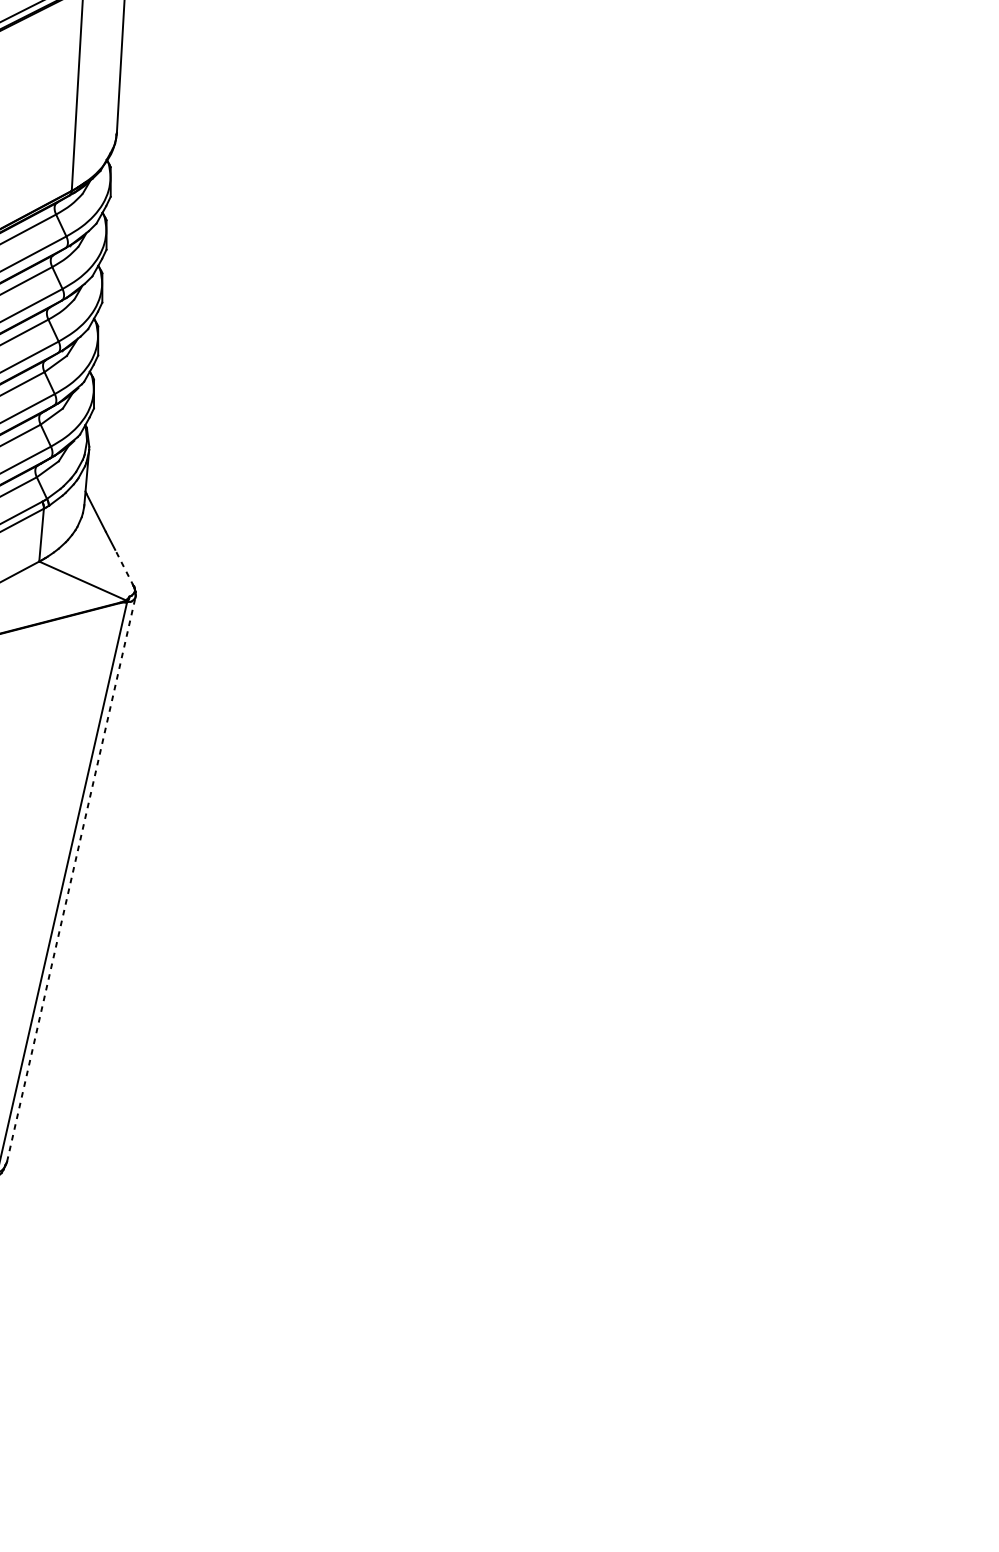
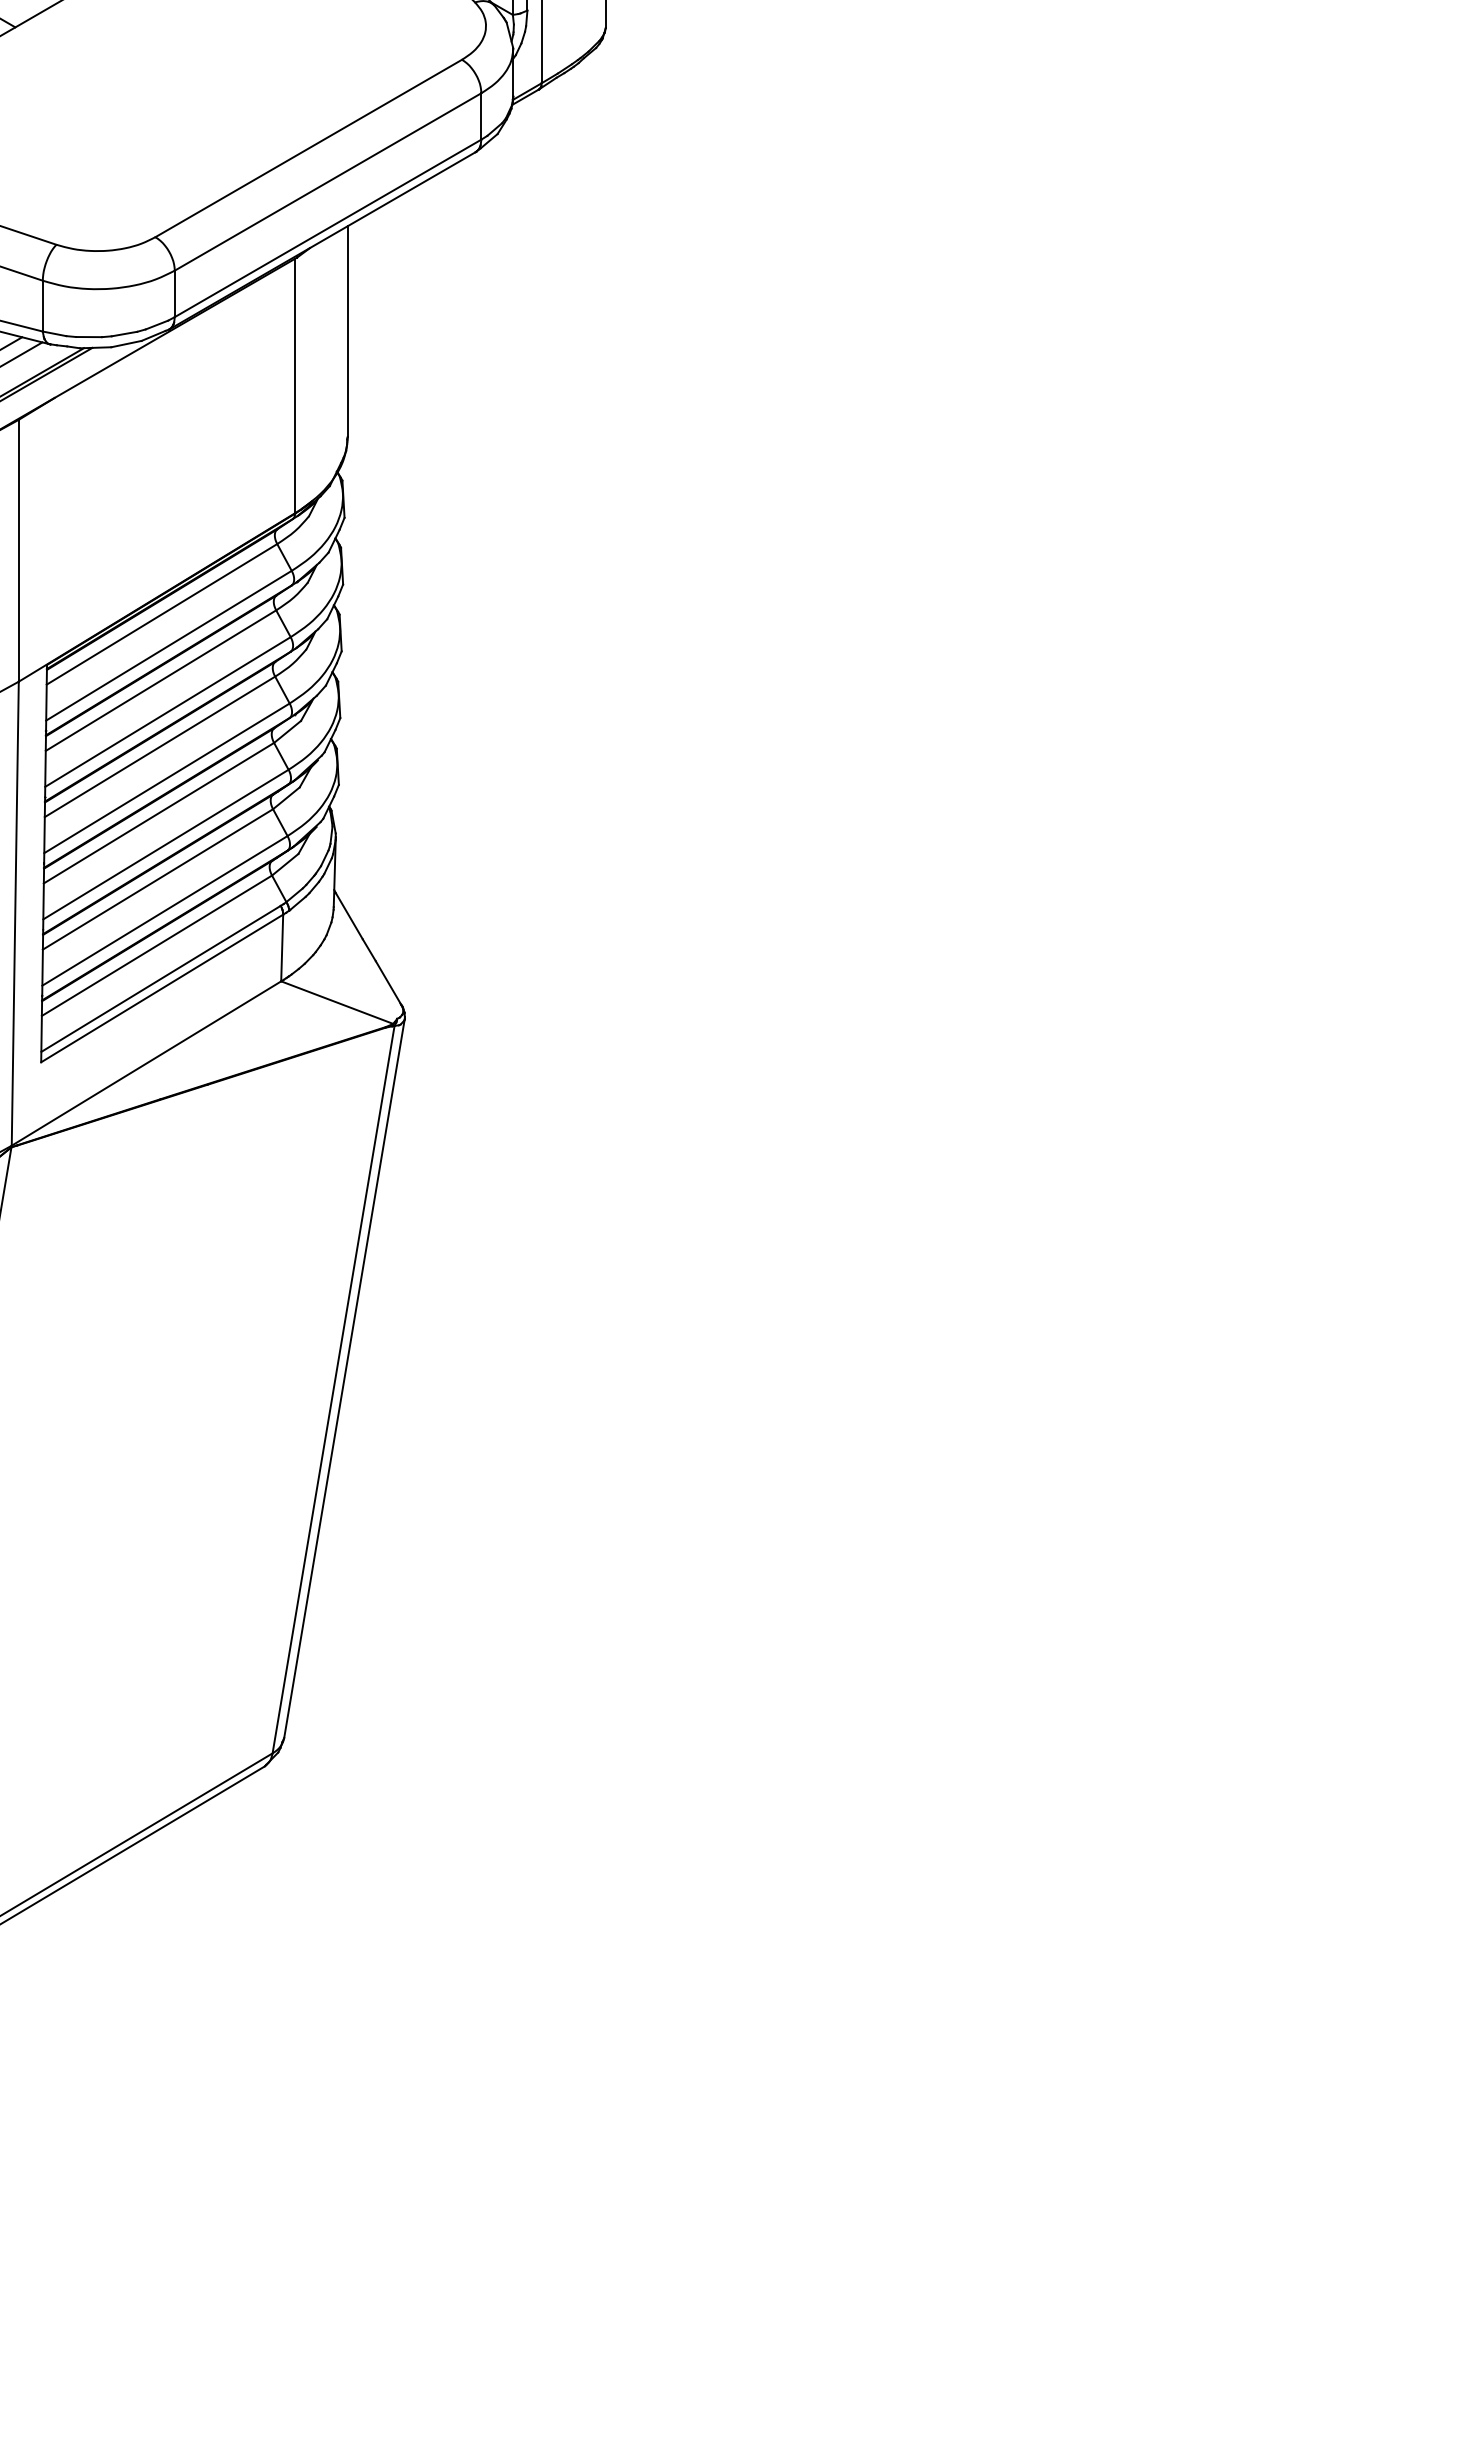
line: (124, 568) -> (388, 983), dashed -> solid
line: (71, 879) -> (344, 1378), dashed -> solid

